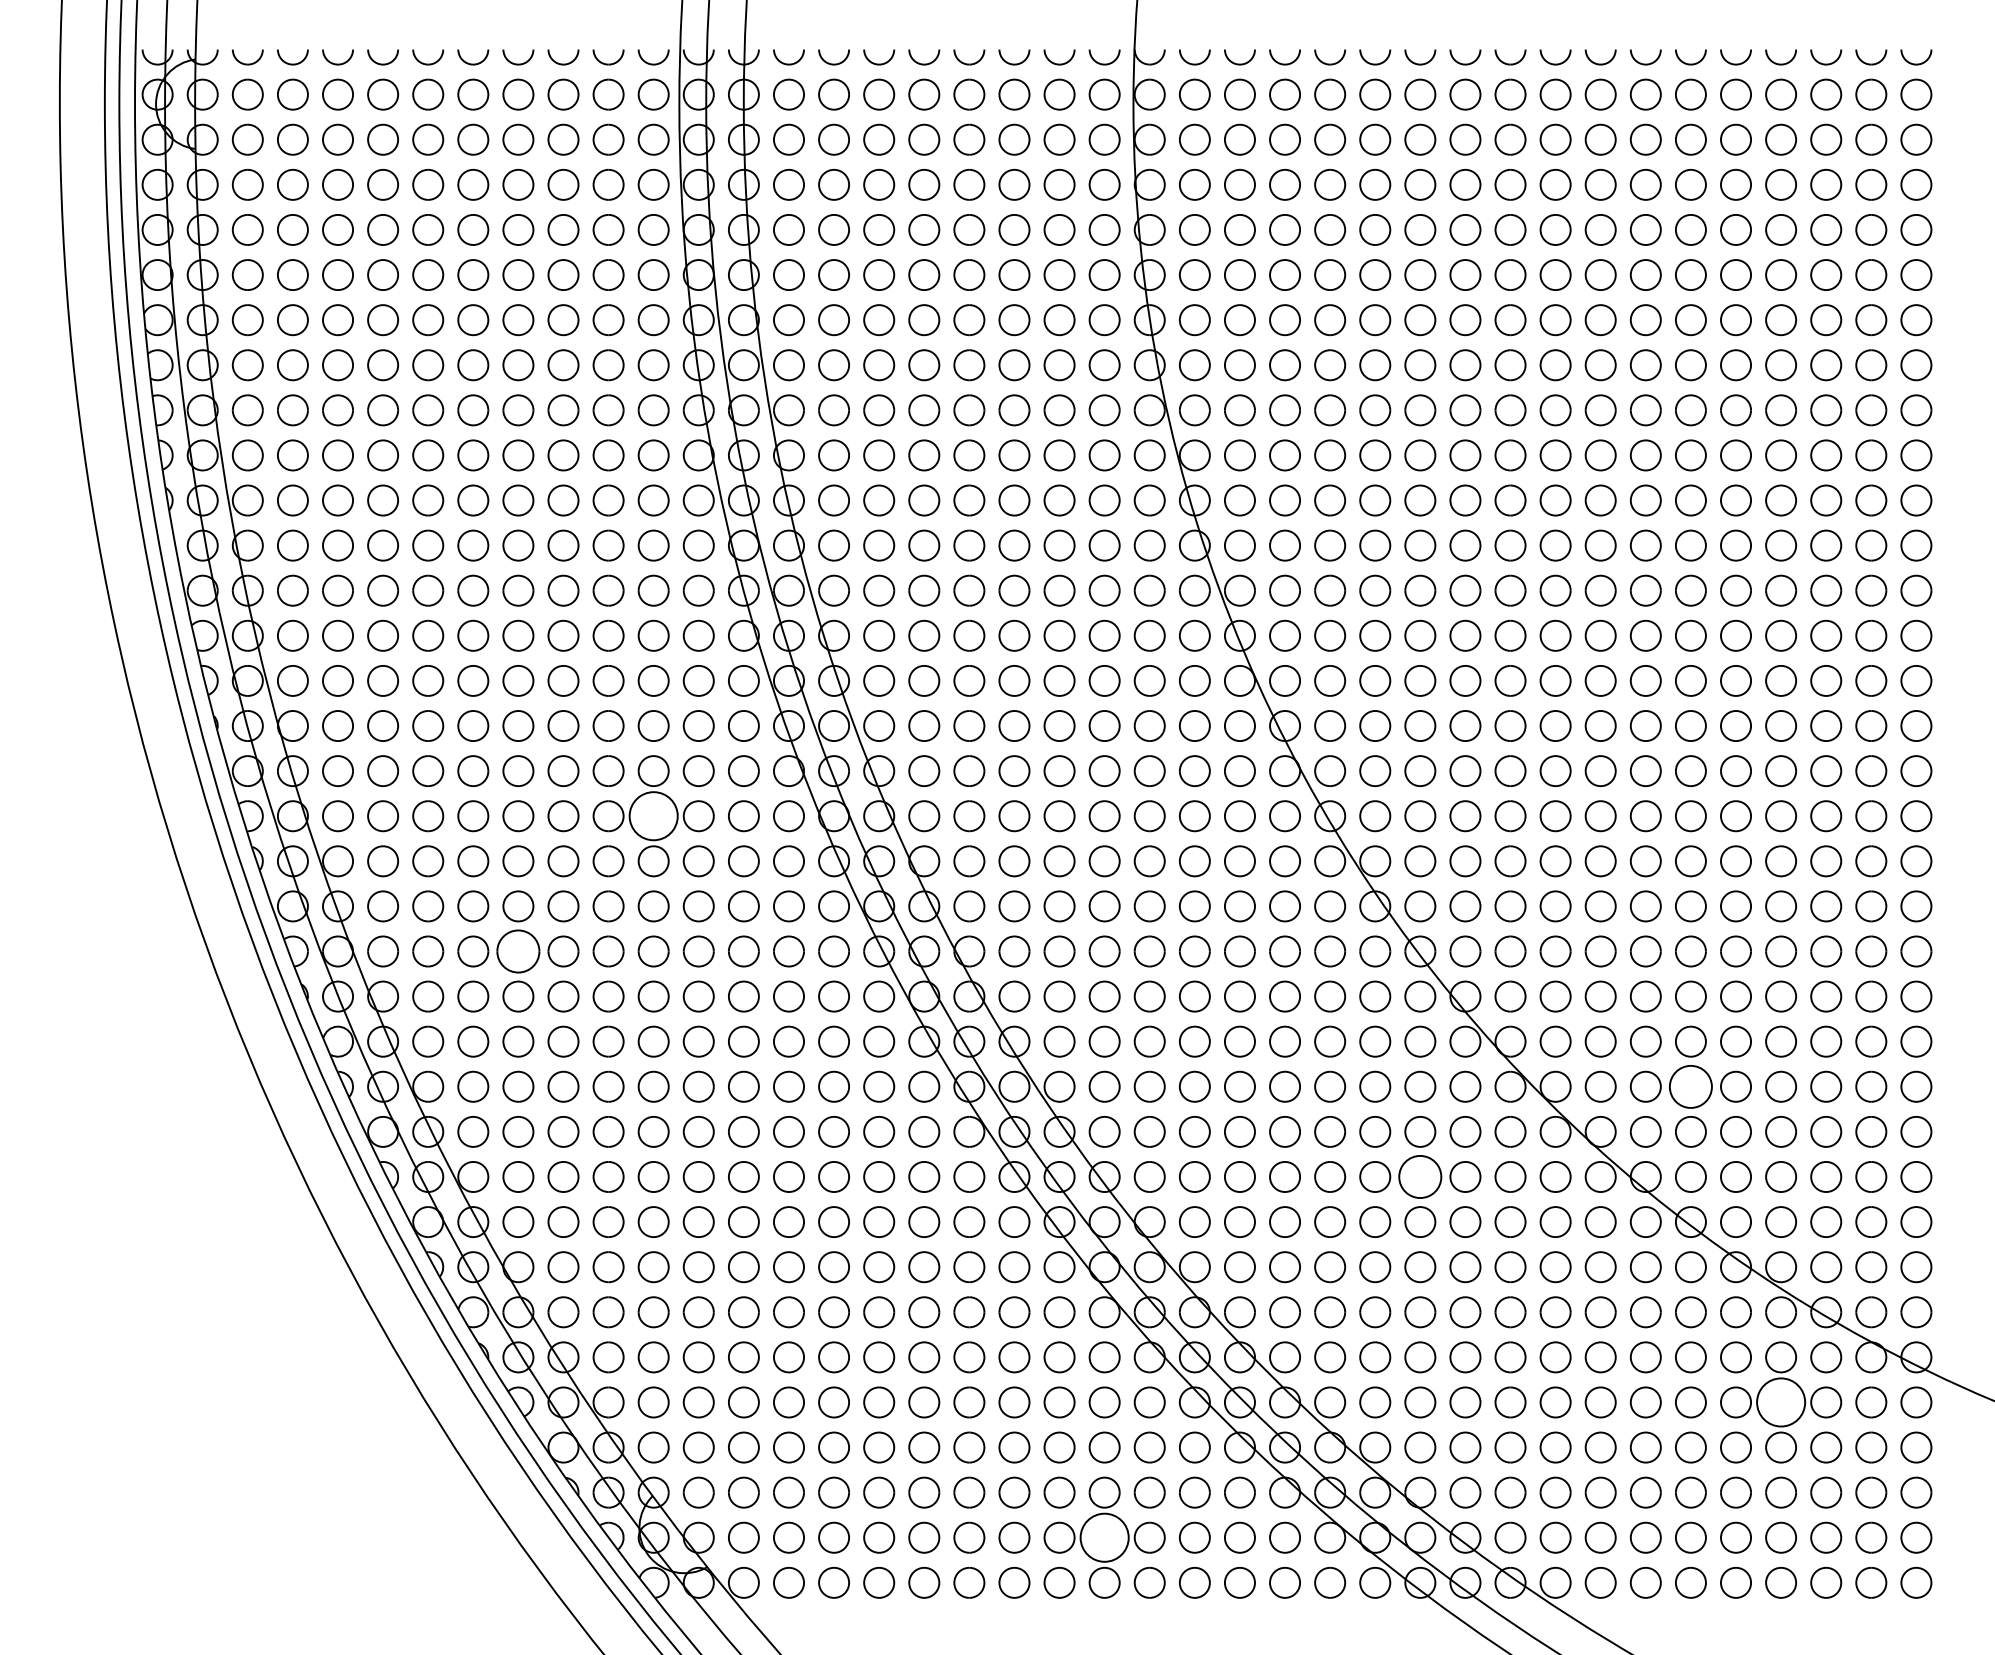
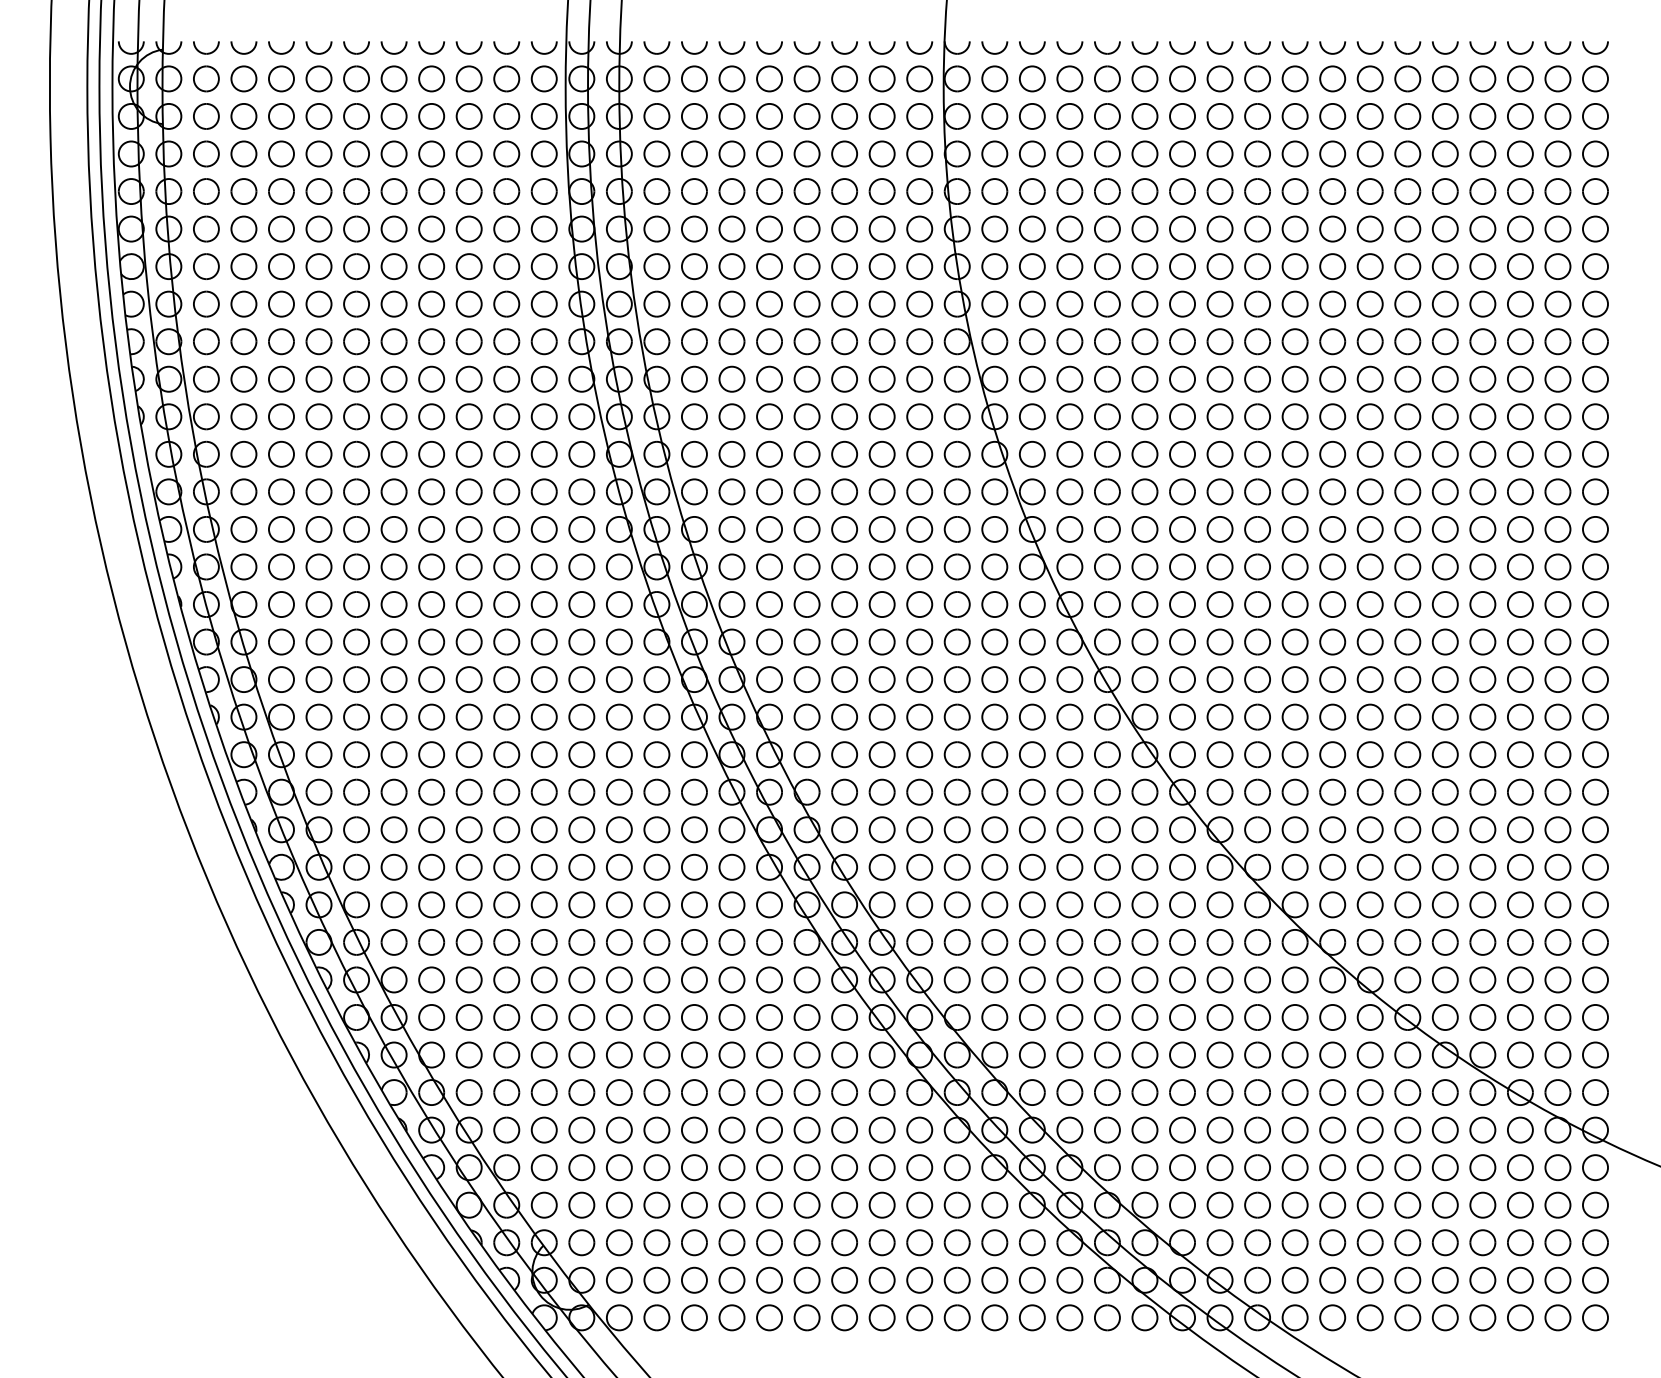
circle: (653, 816) -> (544, 679), size x0.62
part: (518, 951) -> (431, 792), size x0.71
part: (1690, 1086) -> (1407, 904), size x0.71
circle: (1420, 1176) -> (1182, 979), size x0.71
circle: (1781, 1402) -> (1483, 1167), size x0.62
circle: (1104, 1537) -> (919, 1280), size x0.62

